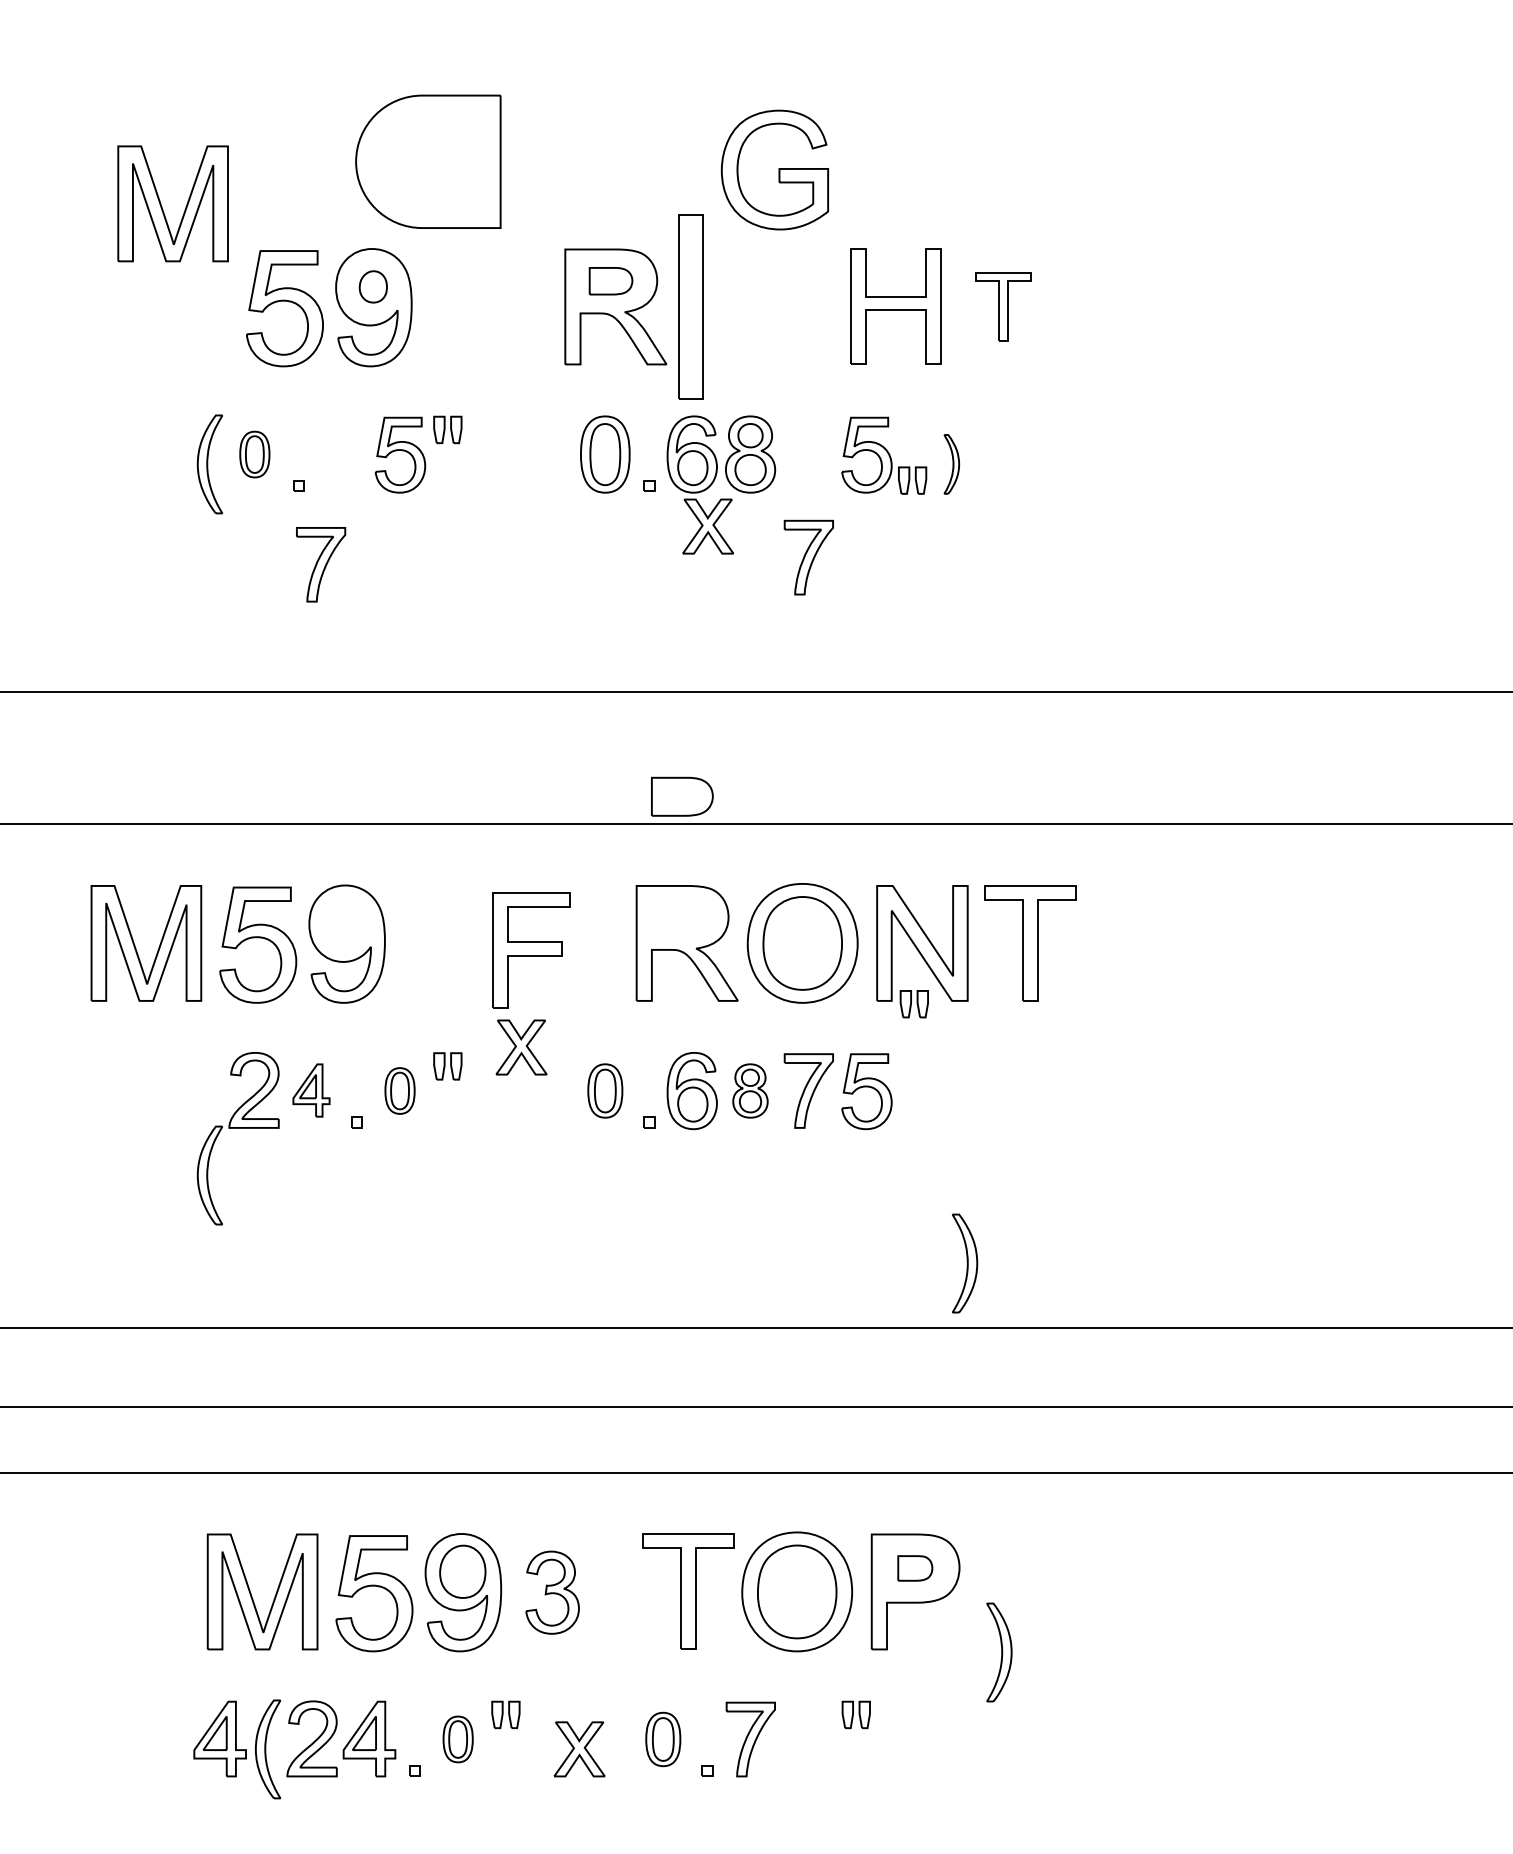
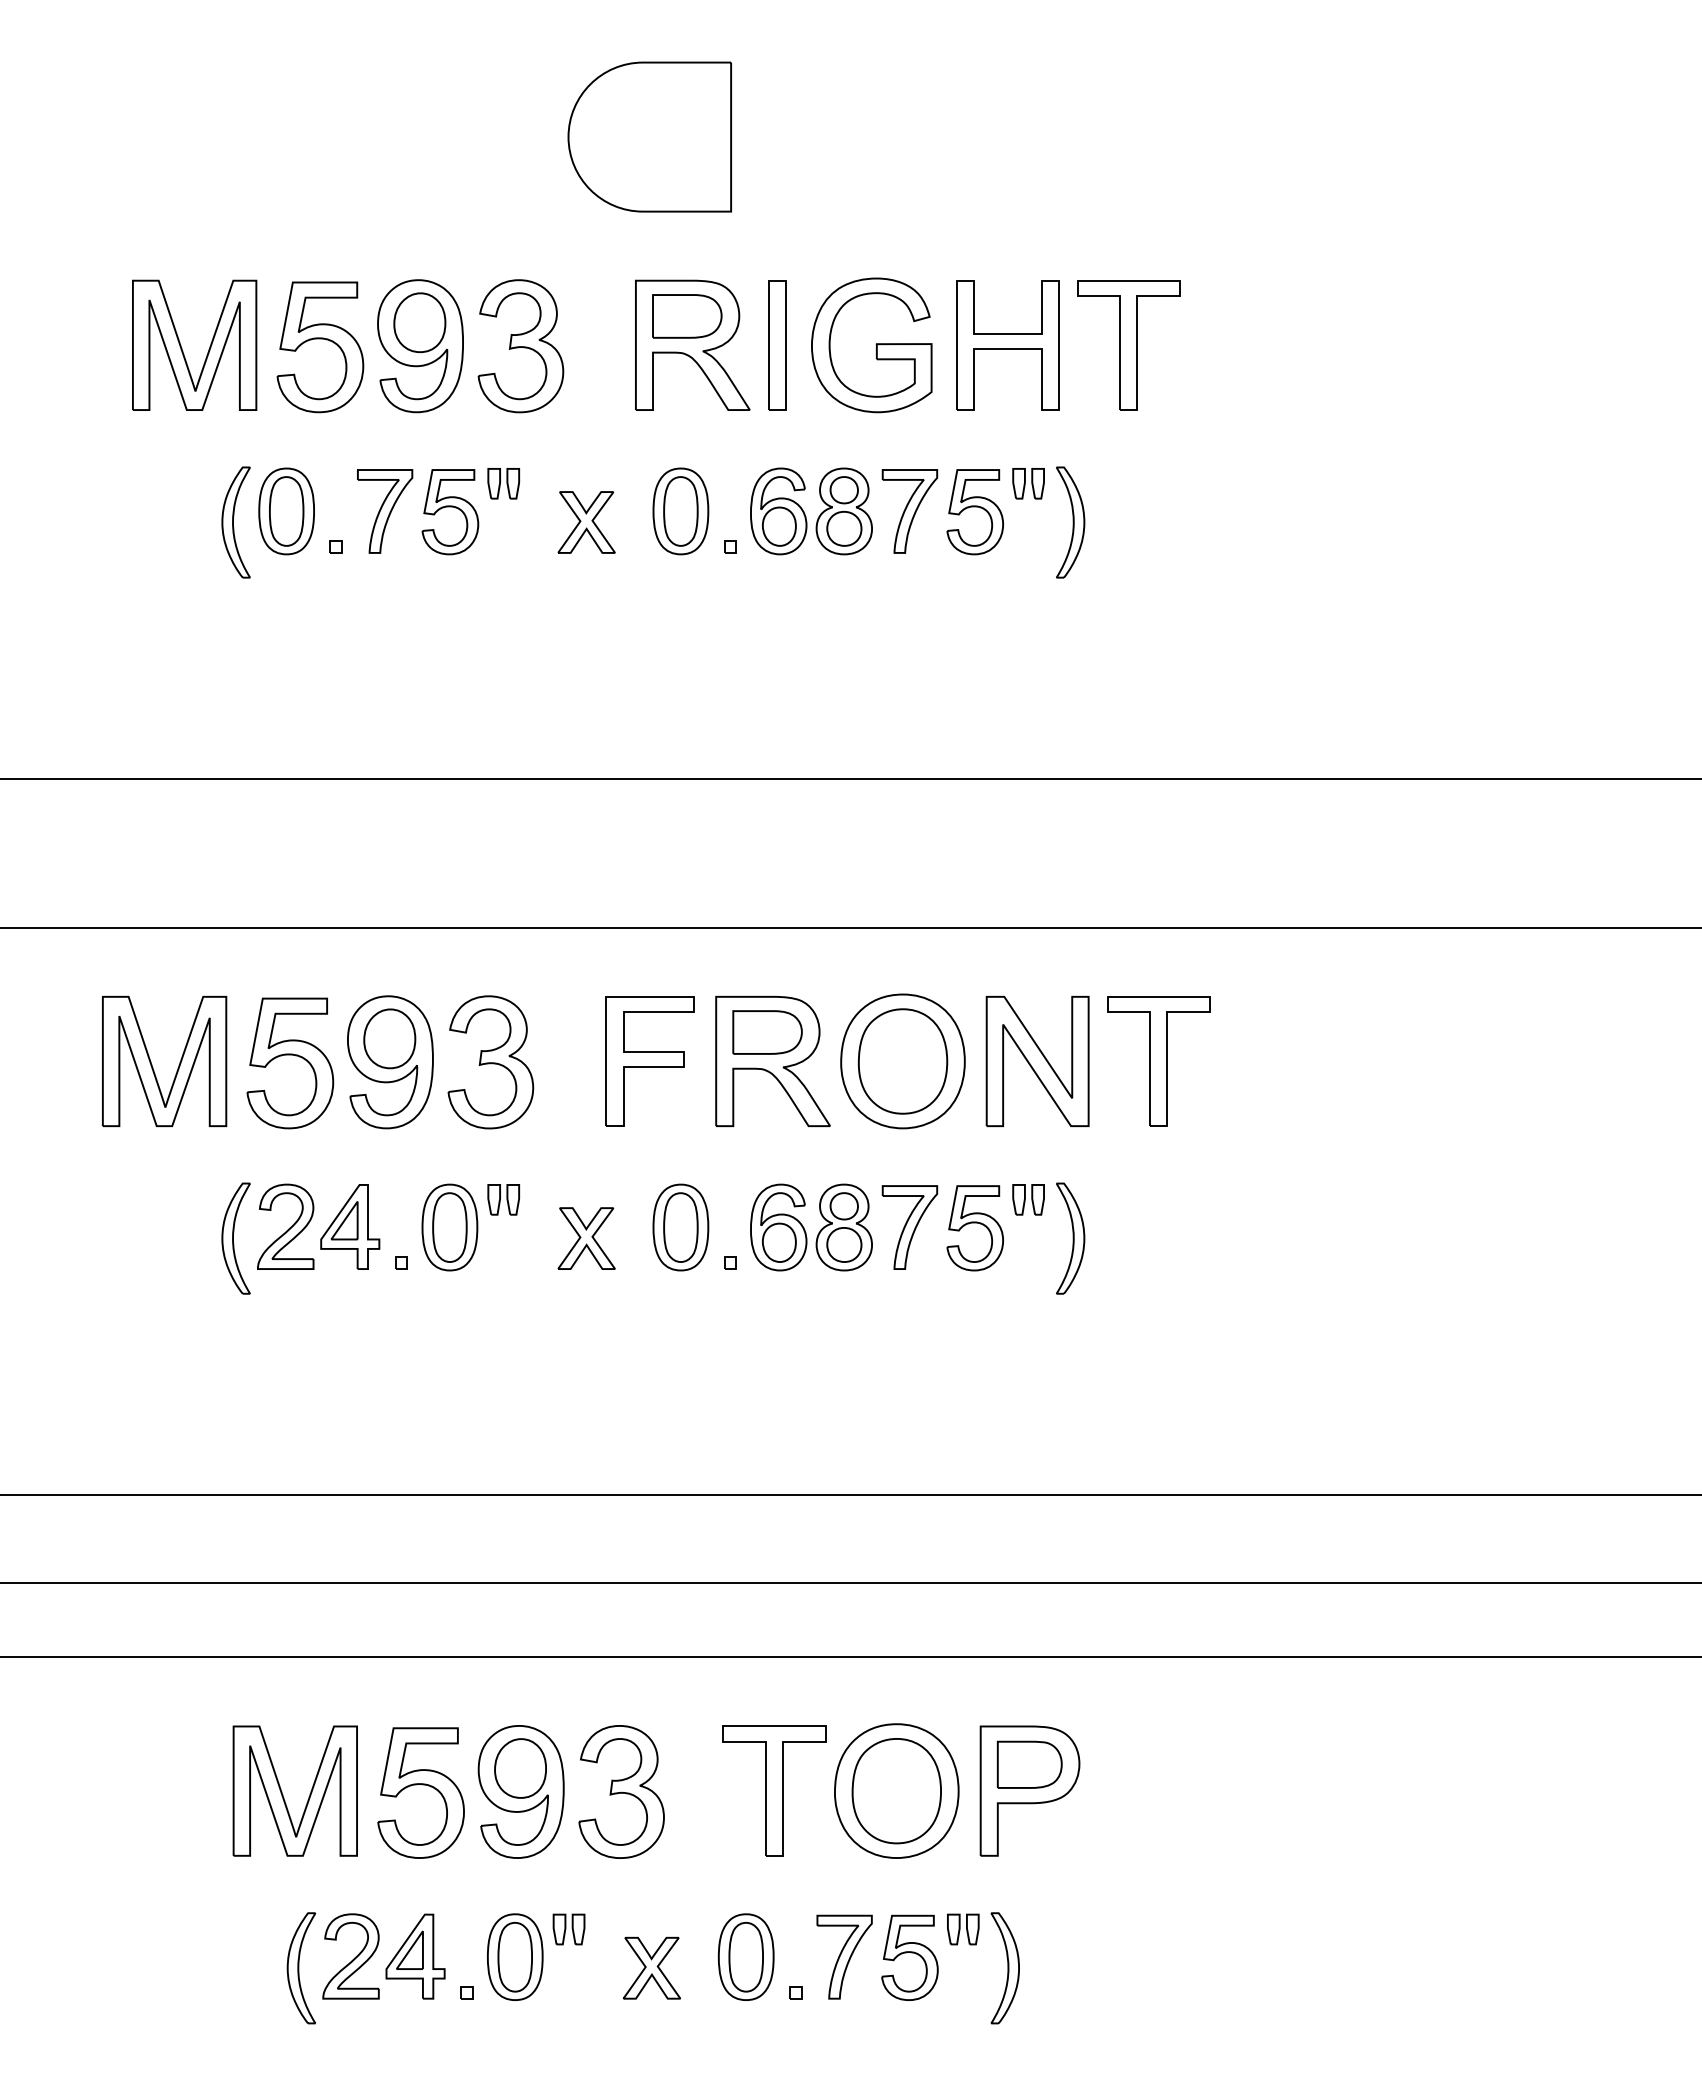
part: (428, 161) -> (649, 136), moved
part: (774, 170) -> (871, 345), moved
part: (162, 206) -> (182, 348), moved
part: (611, 281) -> (687, 316), size x1.43
part: (372, 286) -> (419, 322), size x1.67
part: (462, 307) -> (520, 346), added
part: (691, 307) -> (777, 345), size x0.62
part: (1003, 307) -> (1128, 345), size x1.67
part: (254, 454) -> (286, 511), size x1.67
part: (951, 464) -> (1070, 522), size x1.67
part: (912, 480) -> (1028, 483), moved
part: (708, 526) -> (586, 522), moved
part: (808, 557) -> (909, 511), moved
part: (321, 564) -> (385, 511), moved
part: (682, 796) -> (767, 1032), moved
part: (346, 923) -> (389, 1038), added
part: (436, 944) -> (490, 1062), added
part: (531, 950) -> (649, 1061), moved
part: (914, 1003) -> (1028, 1199), moved
part: (521, 1047) -> (586, 1238), moved
part: (311, 1090) -> (350, 1226), size x1.43
part: (399, 1090) -> (449, 1227), size x1.67
part: (604, 1090) -> (680, 1227), size x1.43
part: (749, 1090) -> (843, 1227), size x1.43
part: (209, 1175) -> (235, 1238), moved
part: (964, 1263) -> (1070, 1238), moved
part: (915, 1568) -> (1029, 1764), size x1.67
part: (552, 1592) -> (621, 1791), size x1.43
part: (998, 1652) -> (1004, 1968), moved
part: (220, 1738) -> (247, 1956), removed
part: (458, 1738) -> (515, 1956), size x1.67
part: (662, 1738) -> (745, 1956), size x1.43
part: (808, 1739) -> (909, 1957), added

